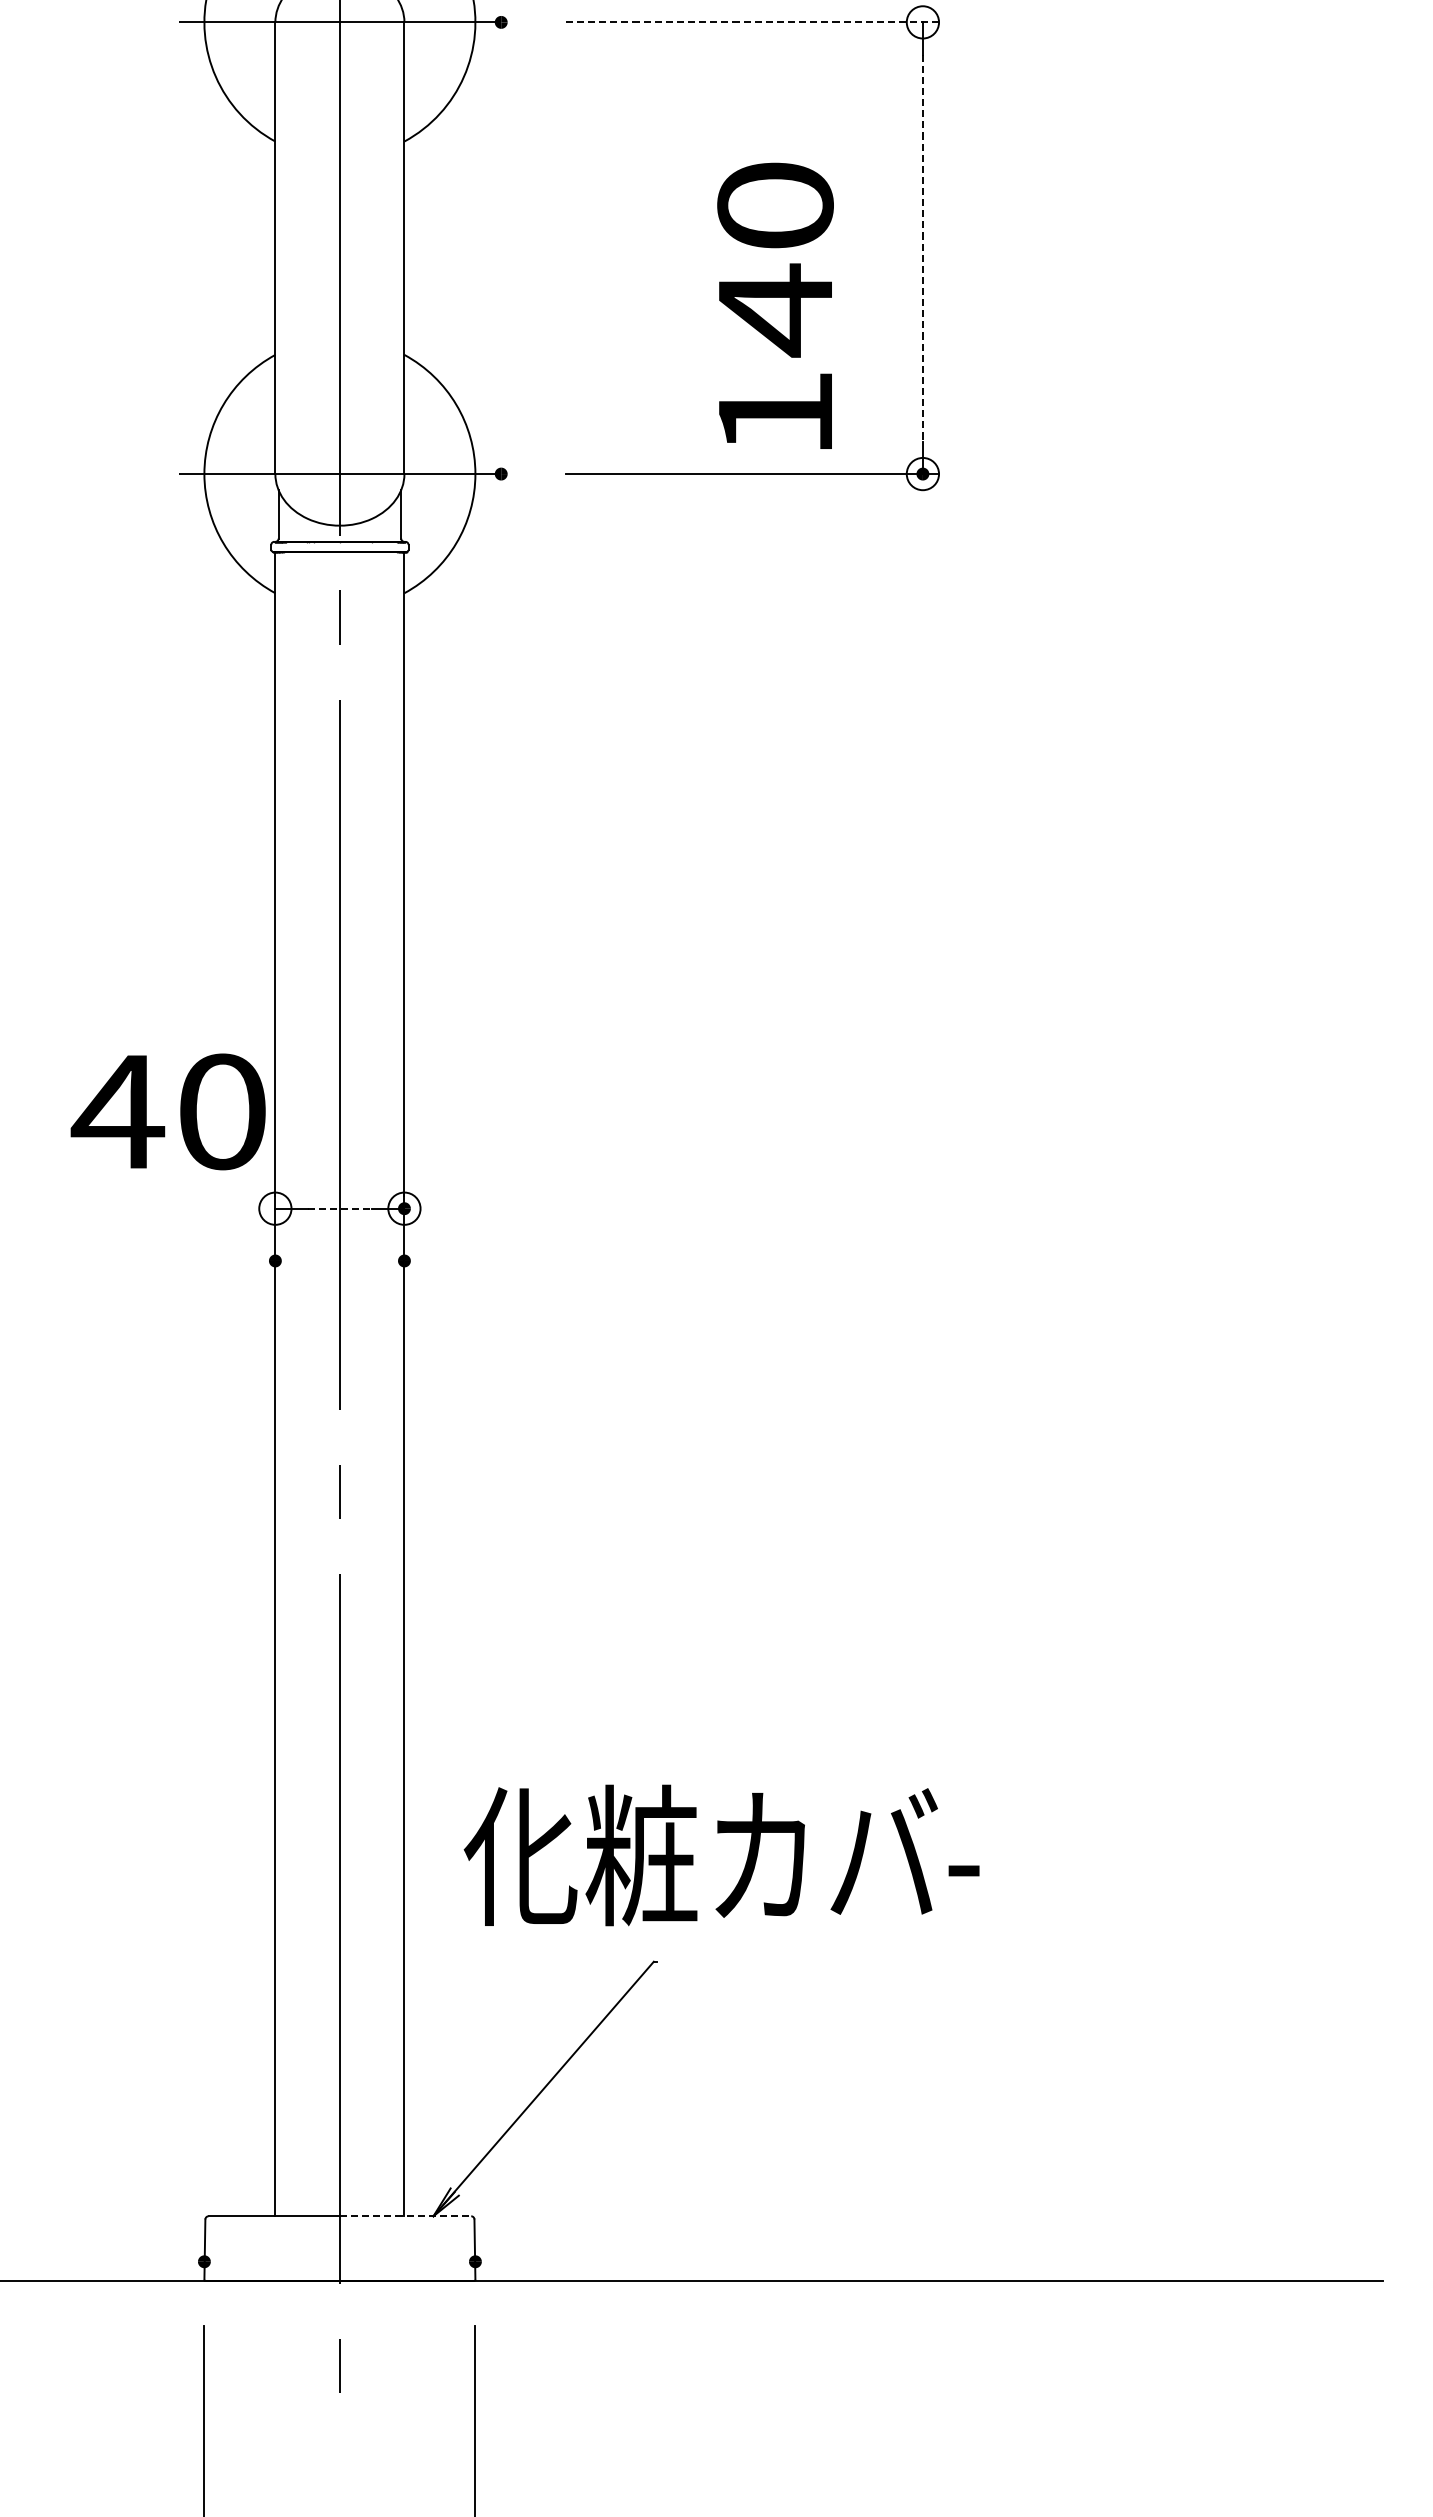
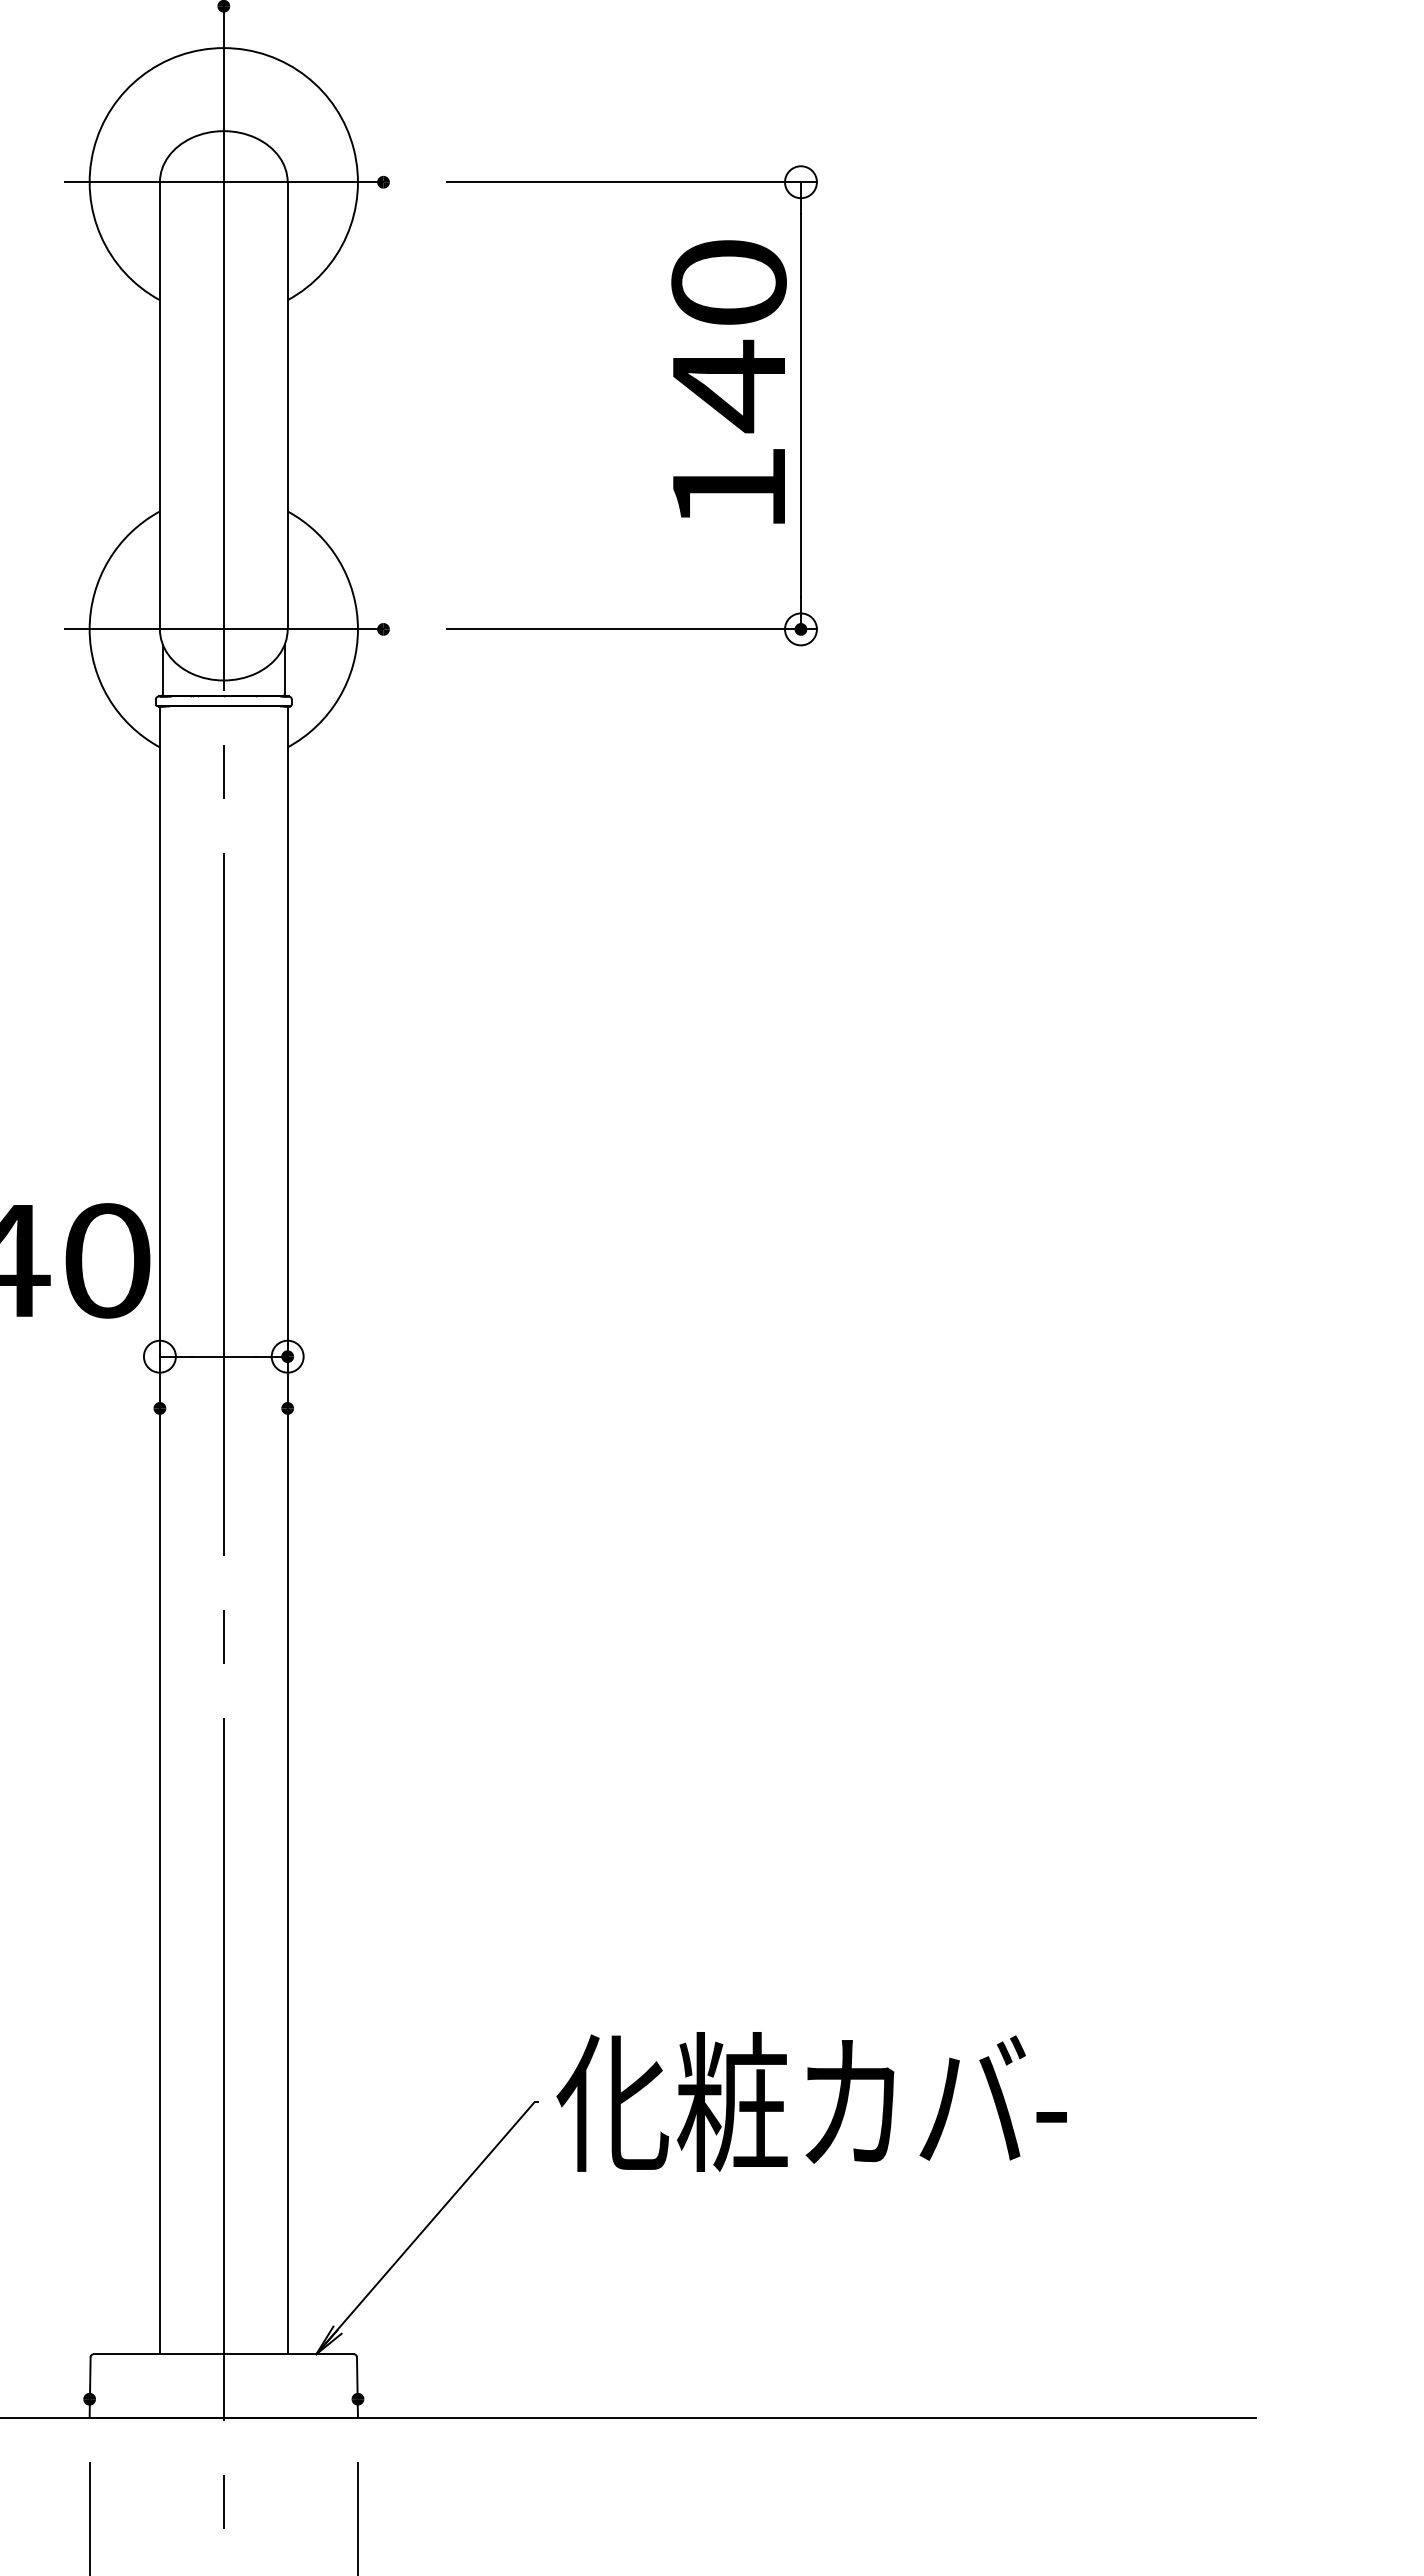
line: (752, 22) -> (632, 182), dashed -> solid
line: (922, 247) -> (800, 405), dashed -> solid
text: (774, 305) -> (728, 381), moved
line: (339, 1208) -> (223, 1356), dashed -> solid
text: (721, 1854) -> (811, 2101), moved
line: (405, 2216) -> (288, 2354), dashed -> solid

